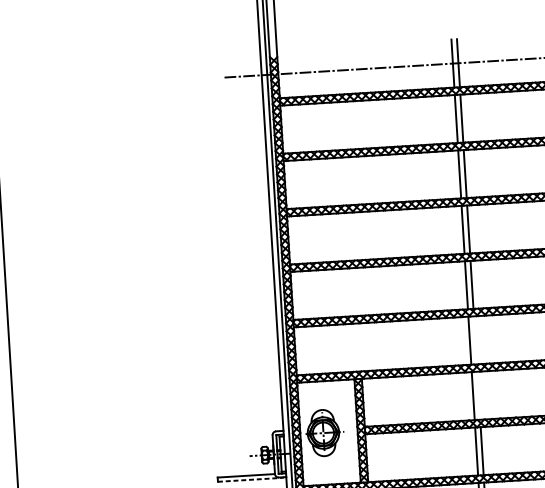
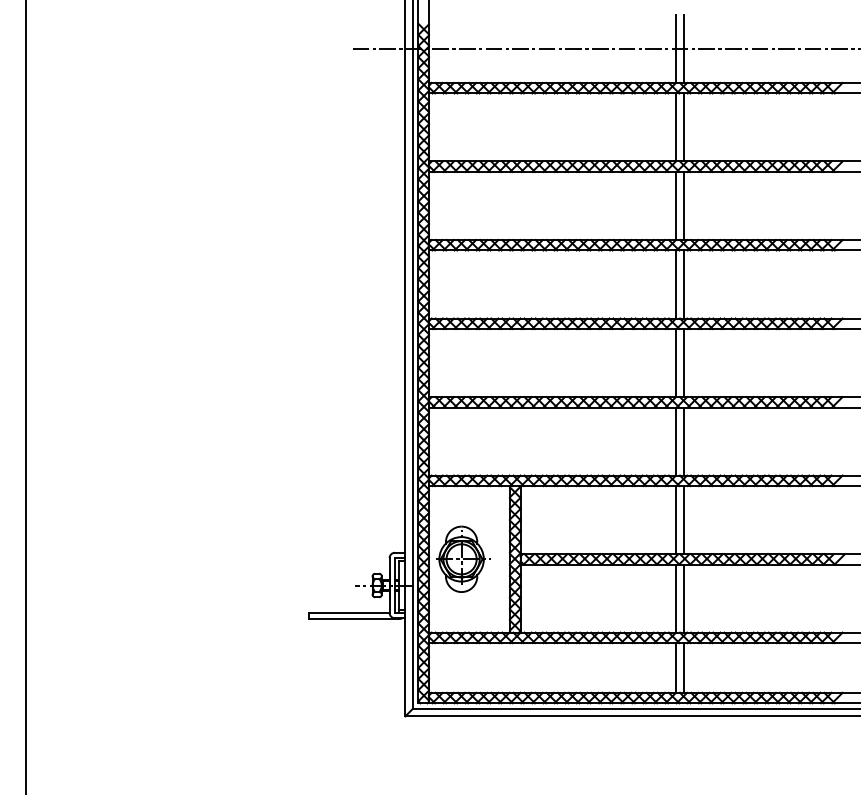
line: (475, 340) -> (684, 441), added
line: (479, 396) -> (684, 520), added
line: (250, 480) -> (354, 619), dashed -> solid

